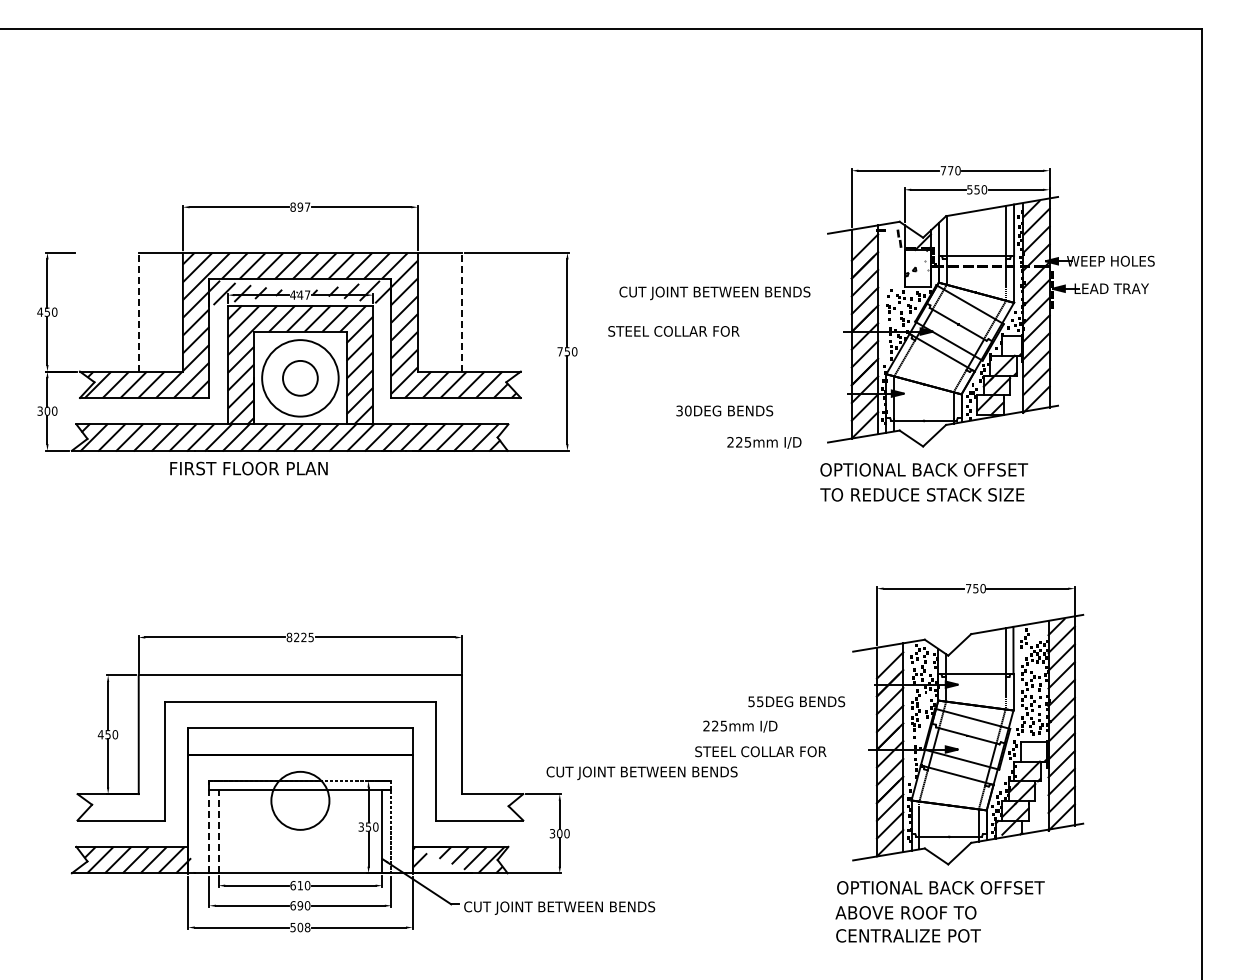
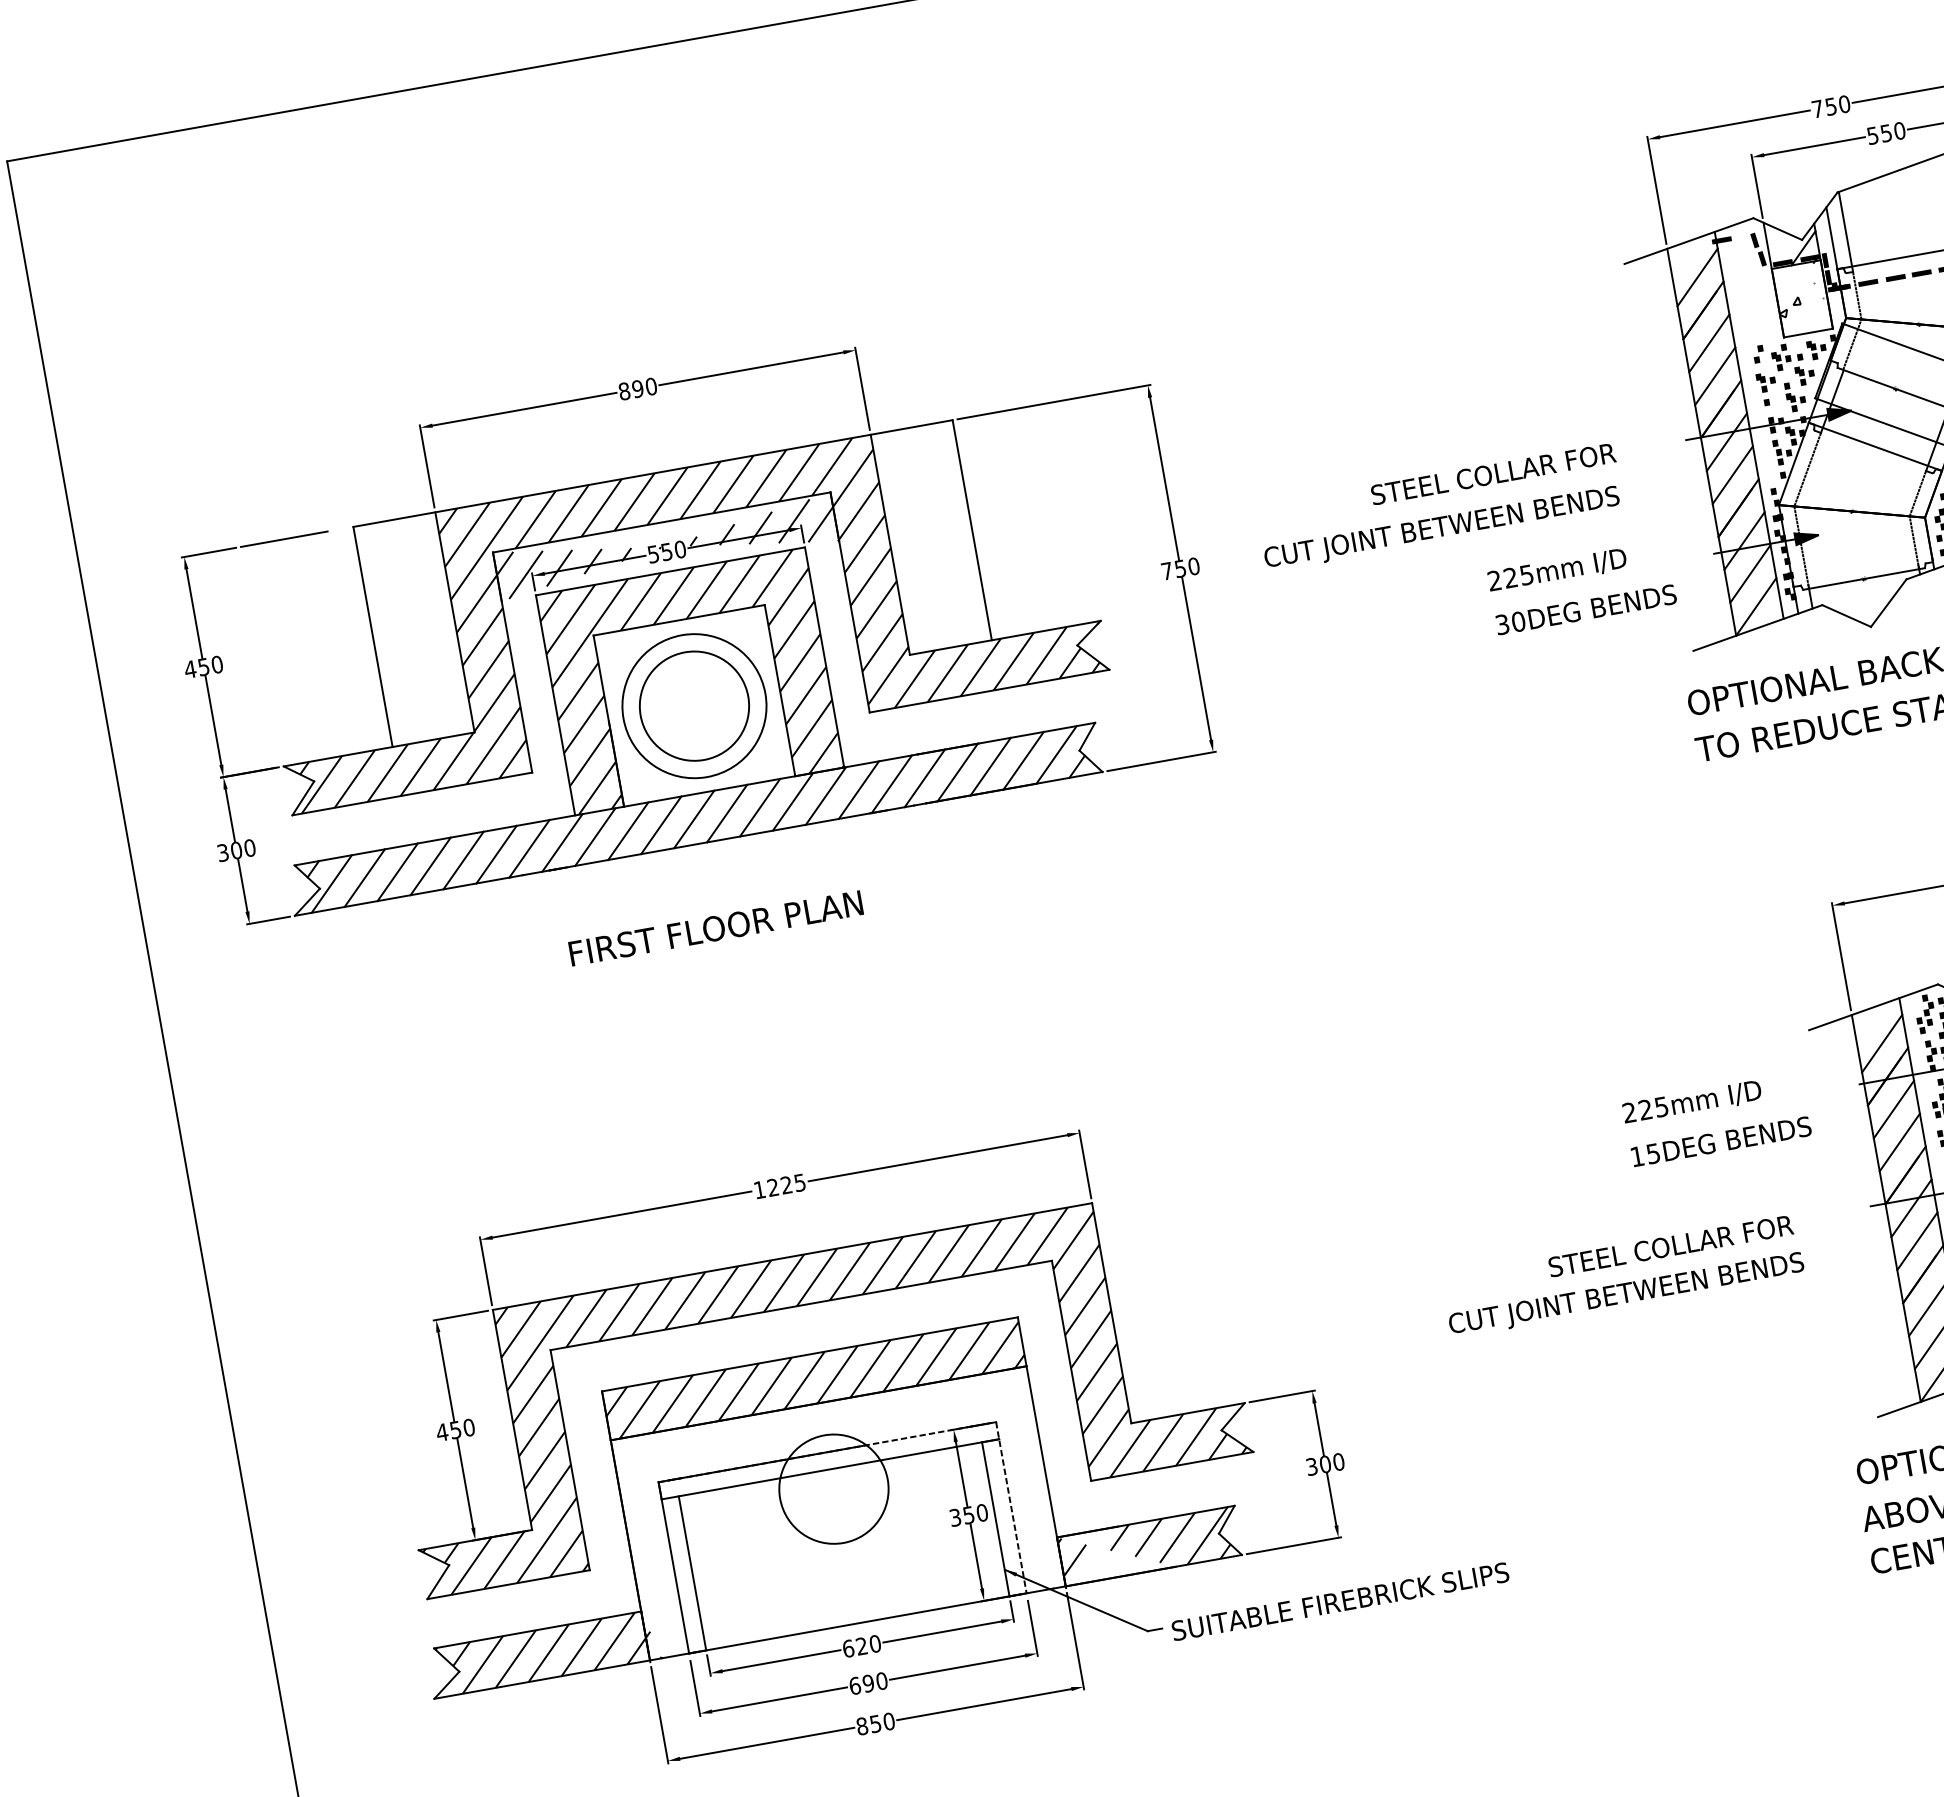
text: (950, 170) -> (1830, 106), 770 -> 750
text: (307, 206) -> (650, 385), 897 -> 890
line: (101, 252) -> (284, 538), added
text: (714, 293) -> (1441, 529), moved
text: (300, 294) -> (666, 550), 447 -> 550
line: (138, 311) -> (372, 635), dashed -> solid
line: (462, 311) -> (972, 528), dashed -> solid
text: (673, 331) -> (1492, 474), moved
circle: (300, 378) -> (694, 706), size x1.67
text: (724, 410) -> (1585, 608), moved
text: (764, 442) -> (1557, 569), moved
text: (248, 468) -> (715, 928), moved
text: (289, 637) -> (759, 1190), 8225 -> 1225
text: (751, 701) -> (1637, 1156), 55DEG -> 15DEG
text: (740, 726) -> (1692, 1102), moved
hatch: (300, 741) -> (814, 1379), added
hatch: (299, 747) -> (814, 1390), added
text: (641, 773) -> (1625, 1295), moved
line: (209, 826) -> (673, 1566), dashed -> solid
line: (218, 831) -> (692, 1572), dashed -> solid
text: (299, 885) -> (860, 1646), 610 -> 620
text: (559, 907) -> (1349, 1601), CUT JOINT BETWEEN BENDS -> SUITABLE FIREBRICK SLIPS
text: (300, 927) -> (875, 1723), 508 -> 850

